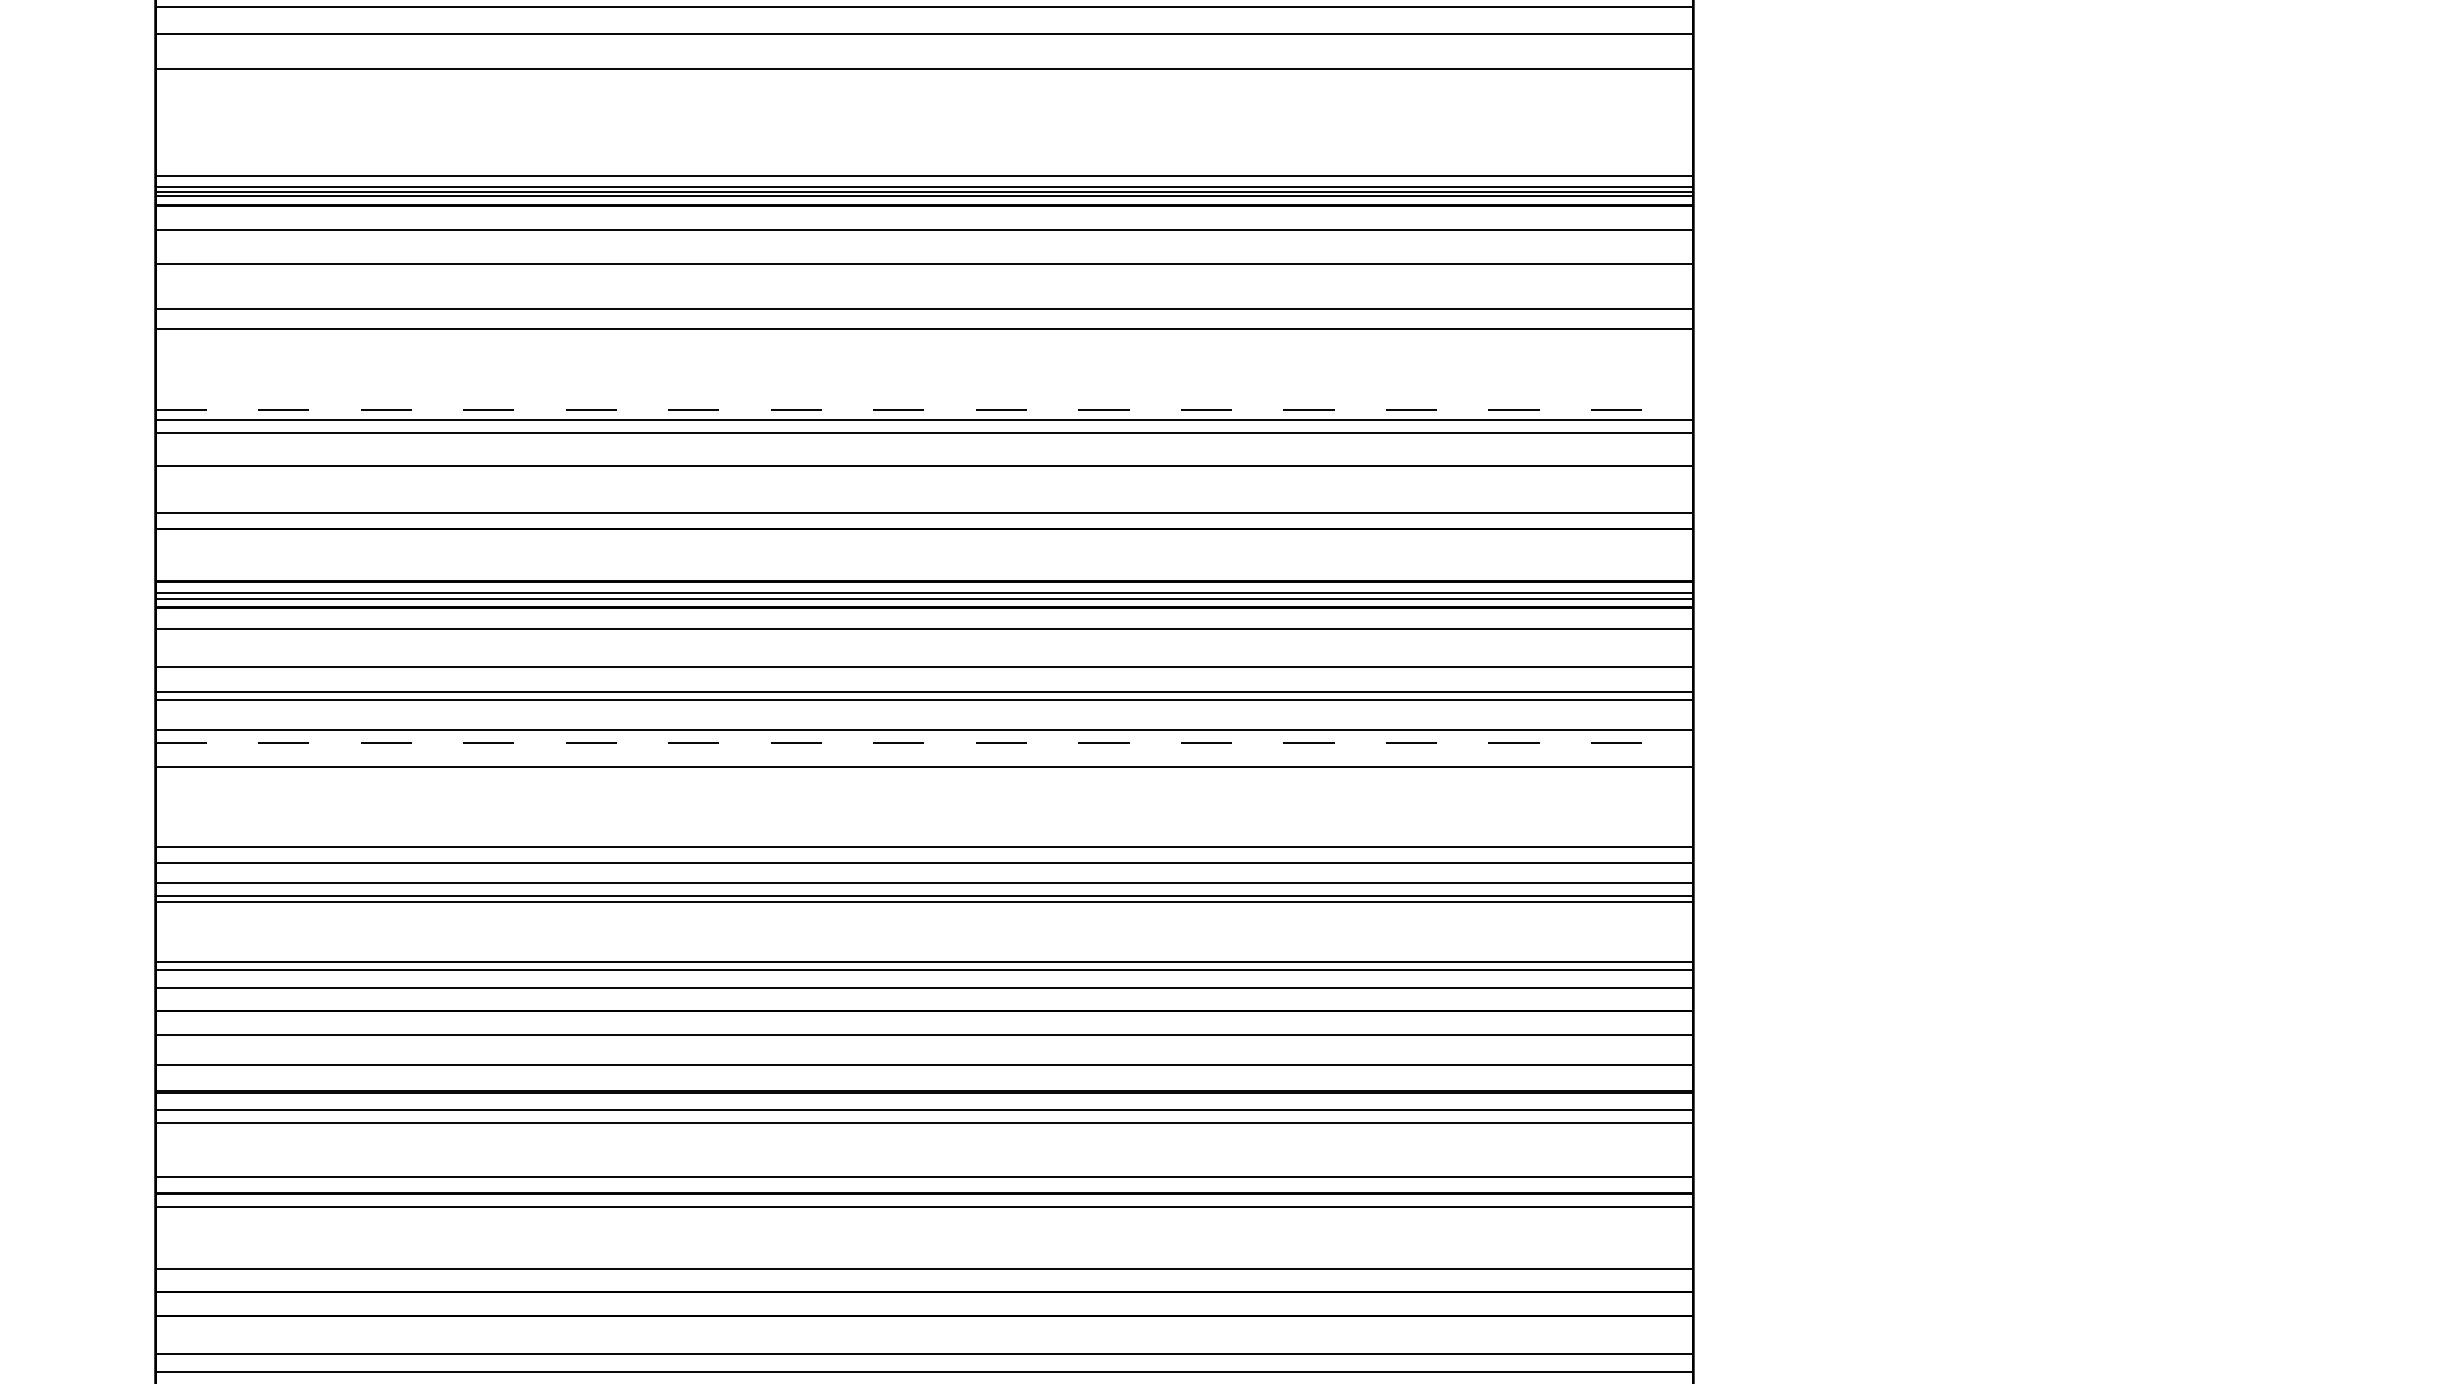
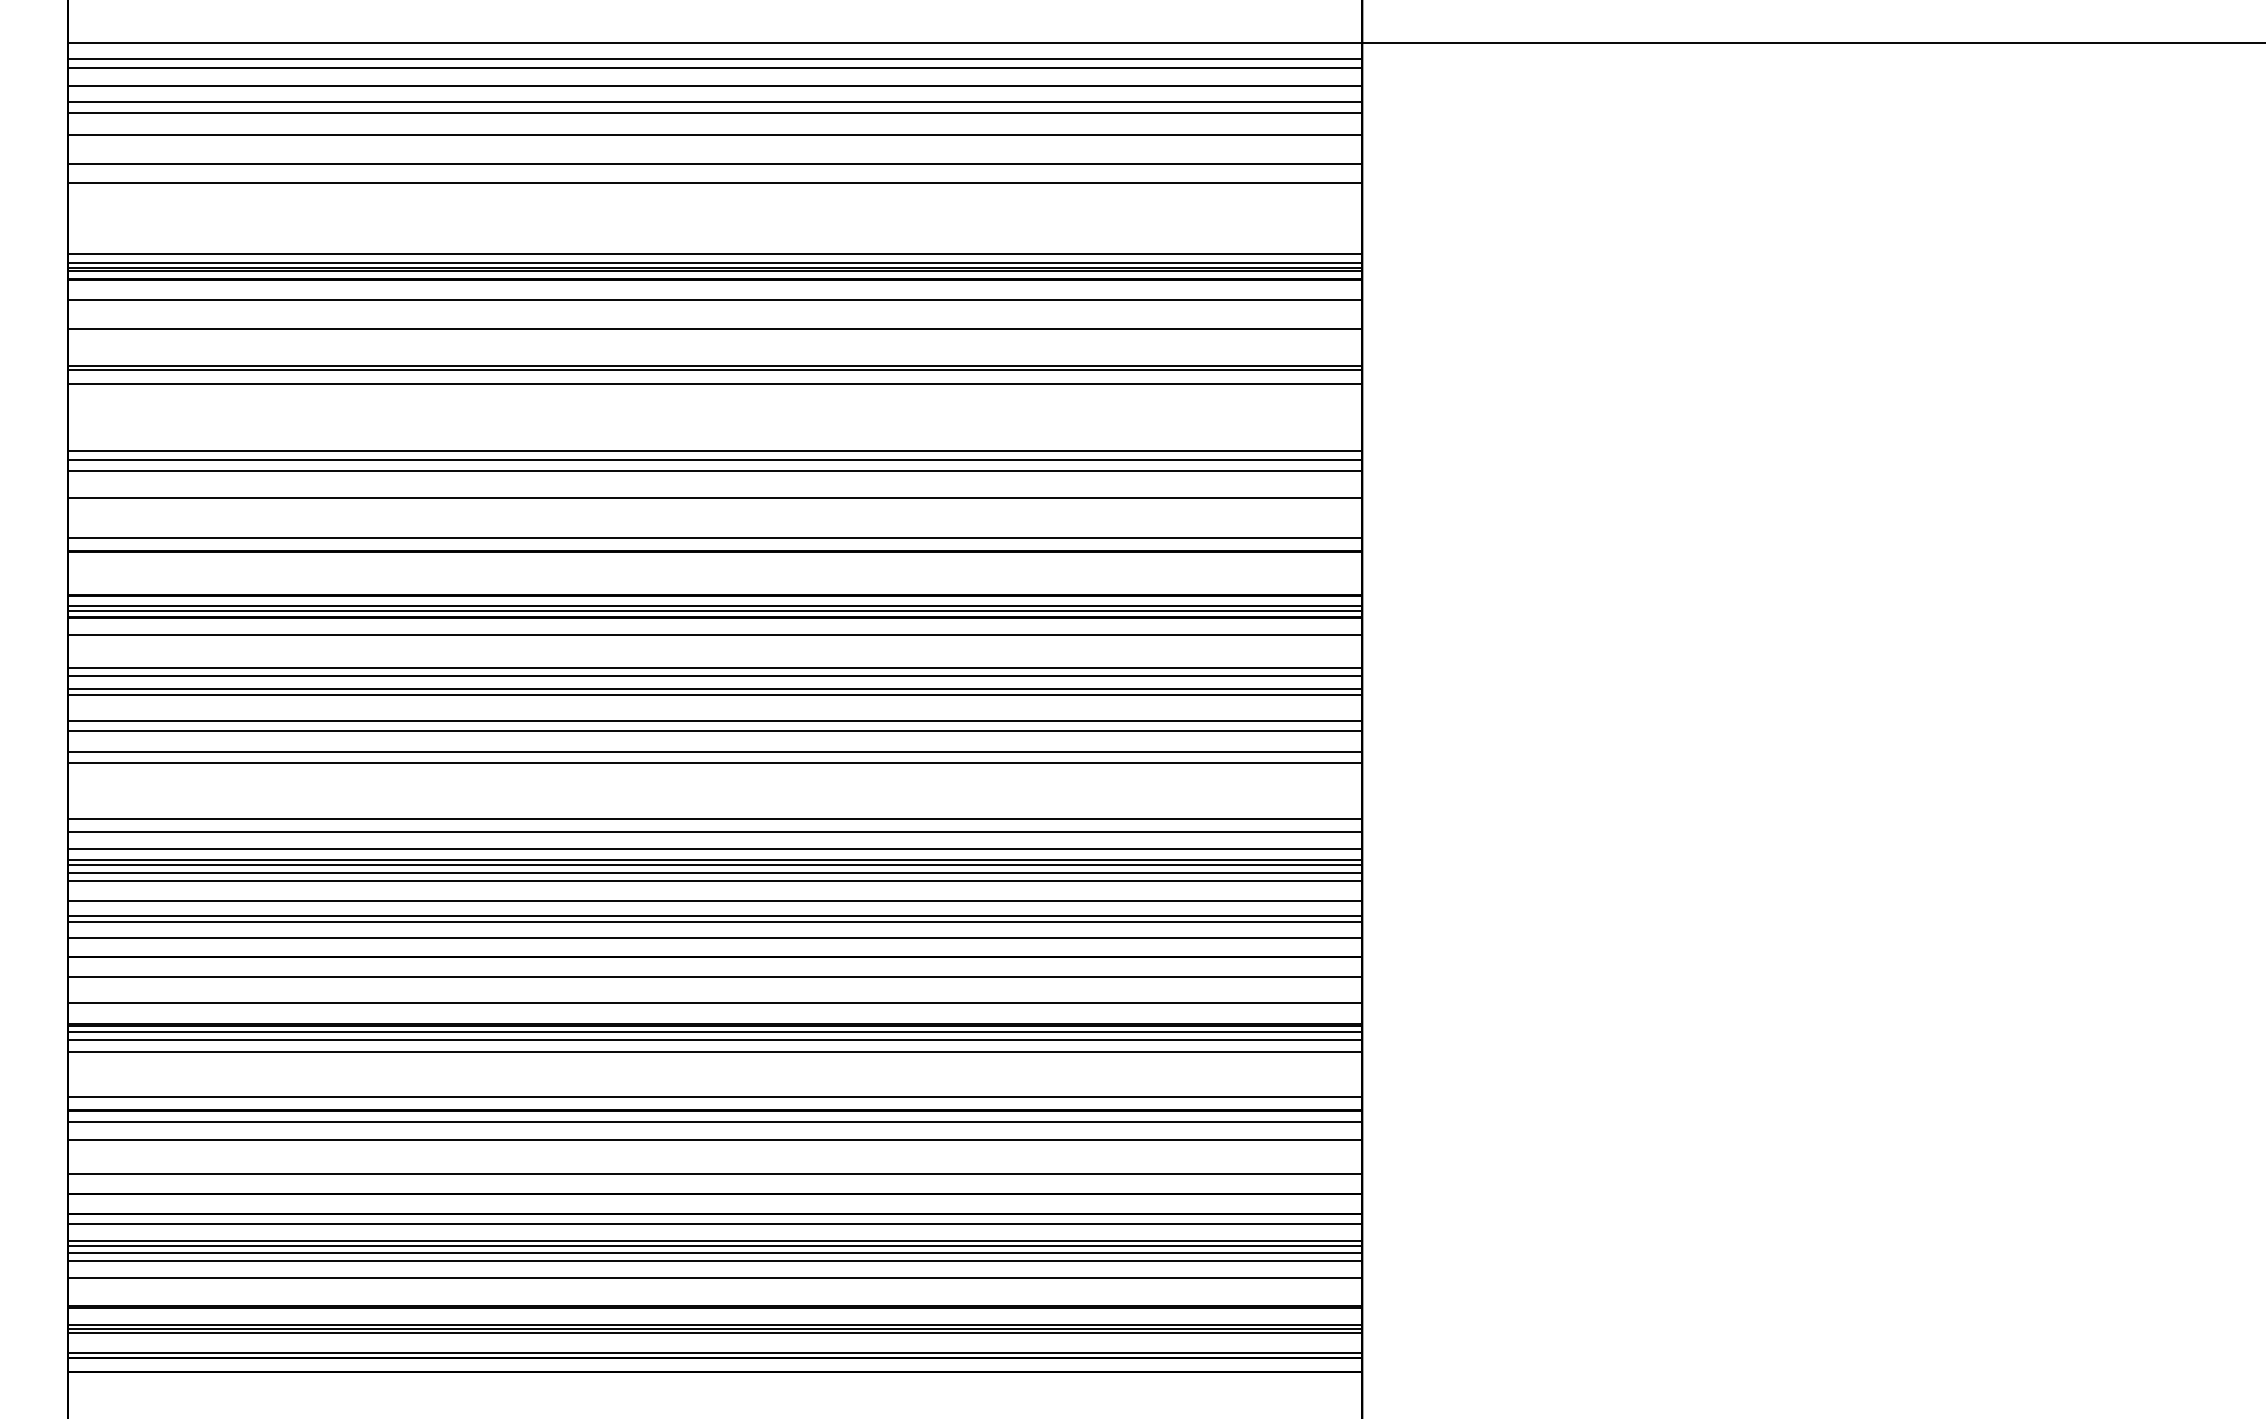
line: (923, 90) -> (714, 182), added
line: (923, 313) -> (714, 370), added
line: (924, 410) -> (715, 451), dashed -> solid
line: (923, 676) -> (714, 675), added
line: (924, 742) -> (715, 731), dashed -> solid
line: (923, 780) -> (714, 763), added
line: (923, 911) -> (714, 873), added
line: (923, 921) -> (714, 881), added
line: (923, 943) -> (714, 900), added
line: (923, 1100) -> (714, 1032), added
line: (923, 1227) -> (714, 1139), added
line: (923, 1328) -> (714, 1224), added
line: (923, 1347) -> (714, 1240), added
line: (923, 1361) -> (714, 1252), added

